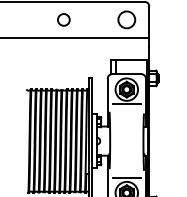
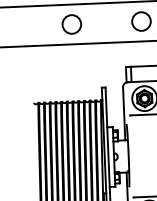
circle: (63, 19) -> (71, 24), size x1.43

